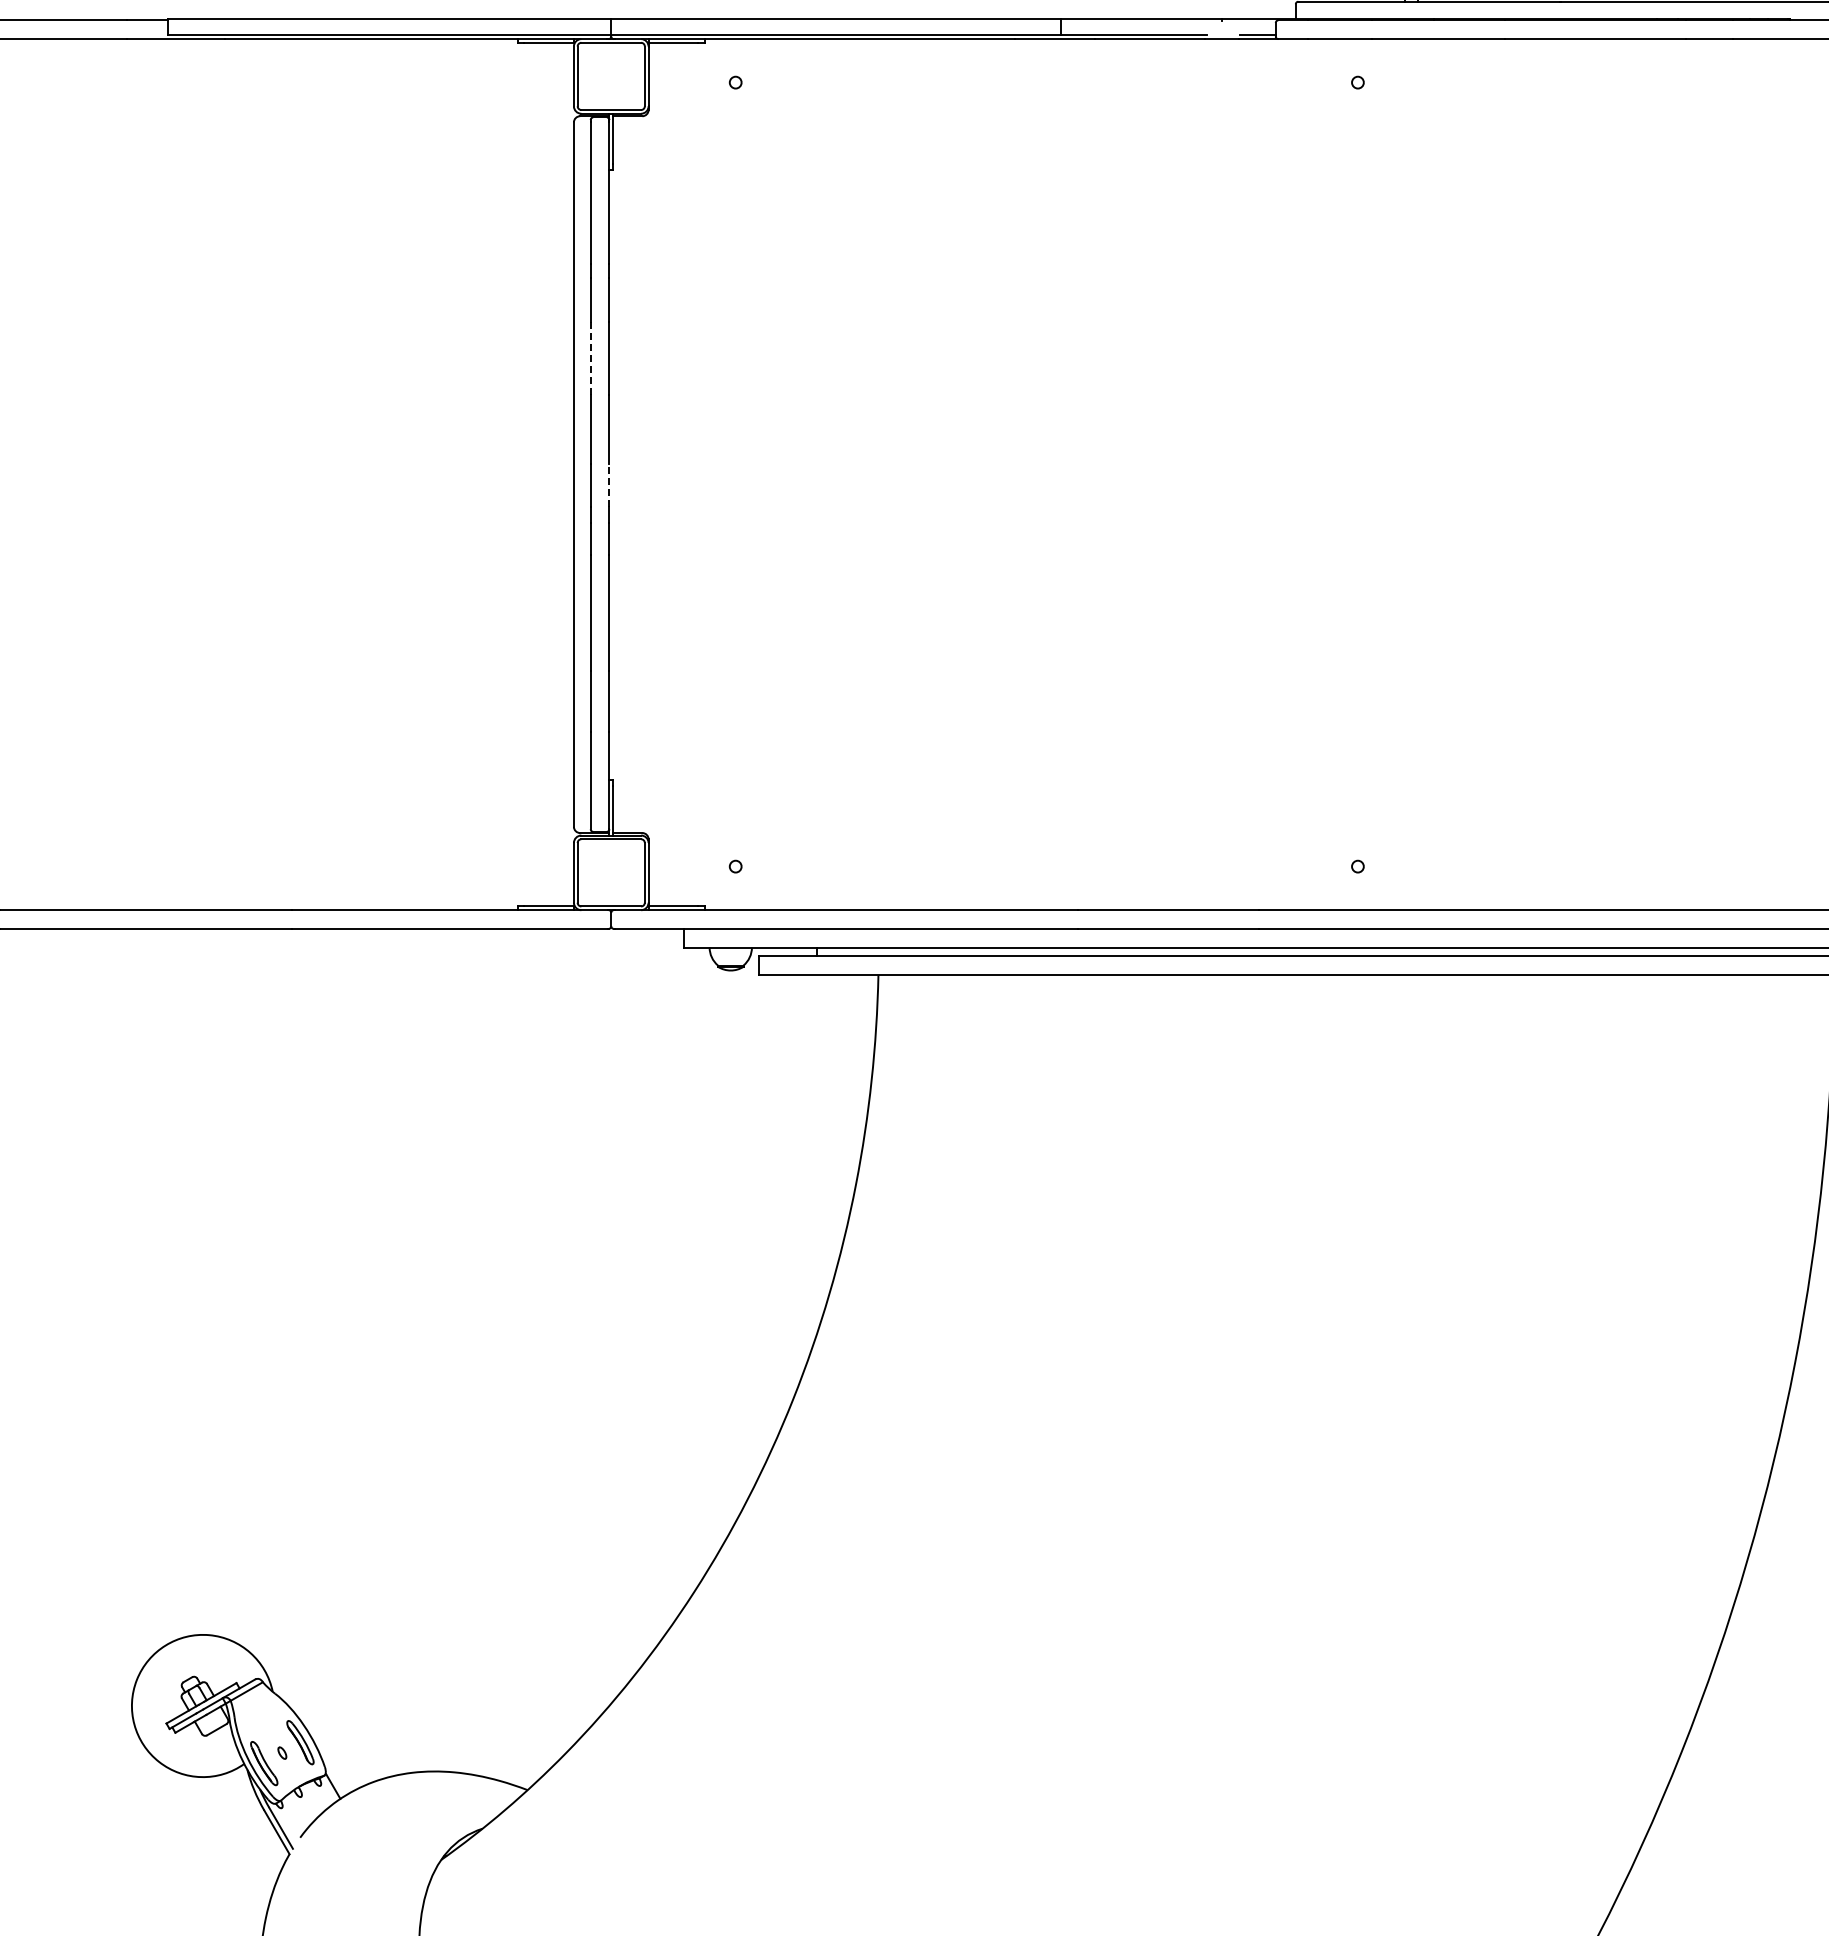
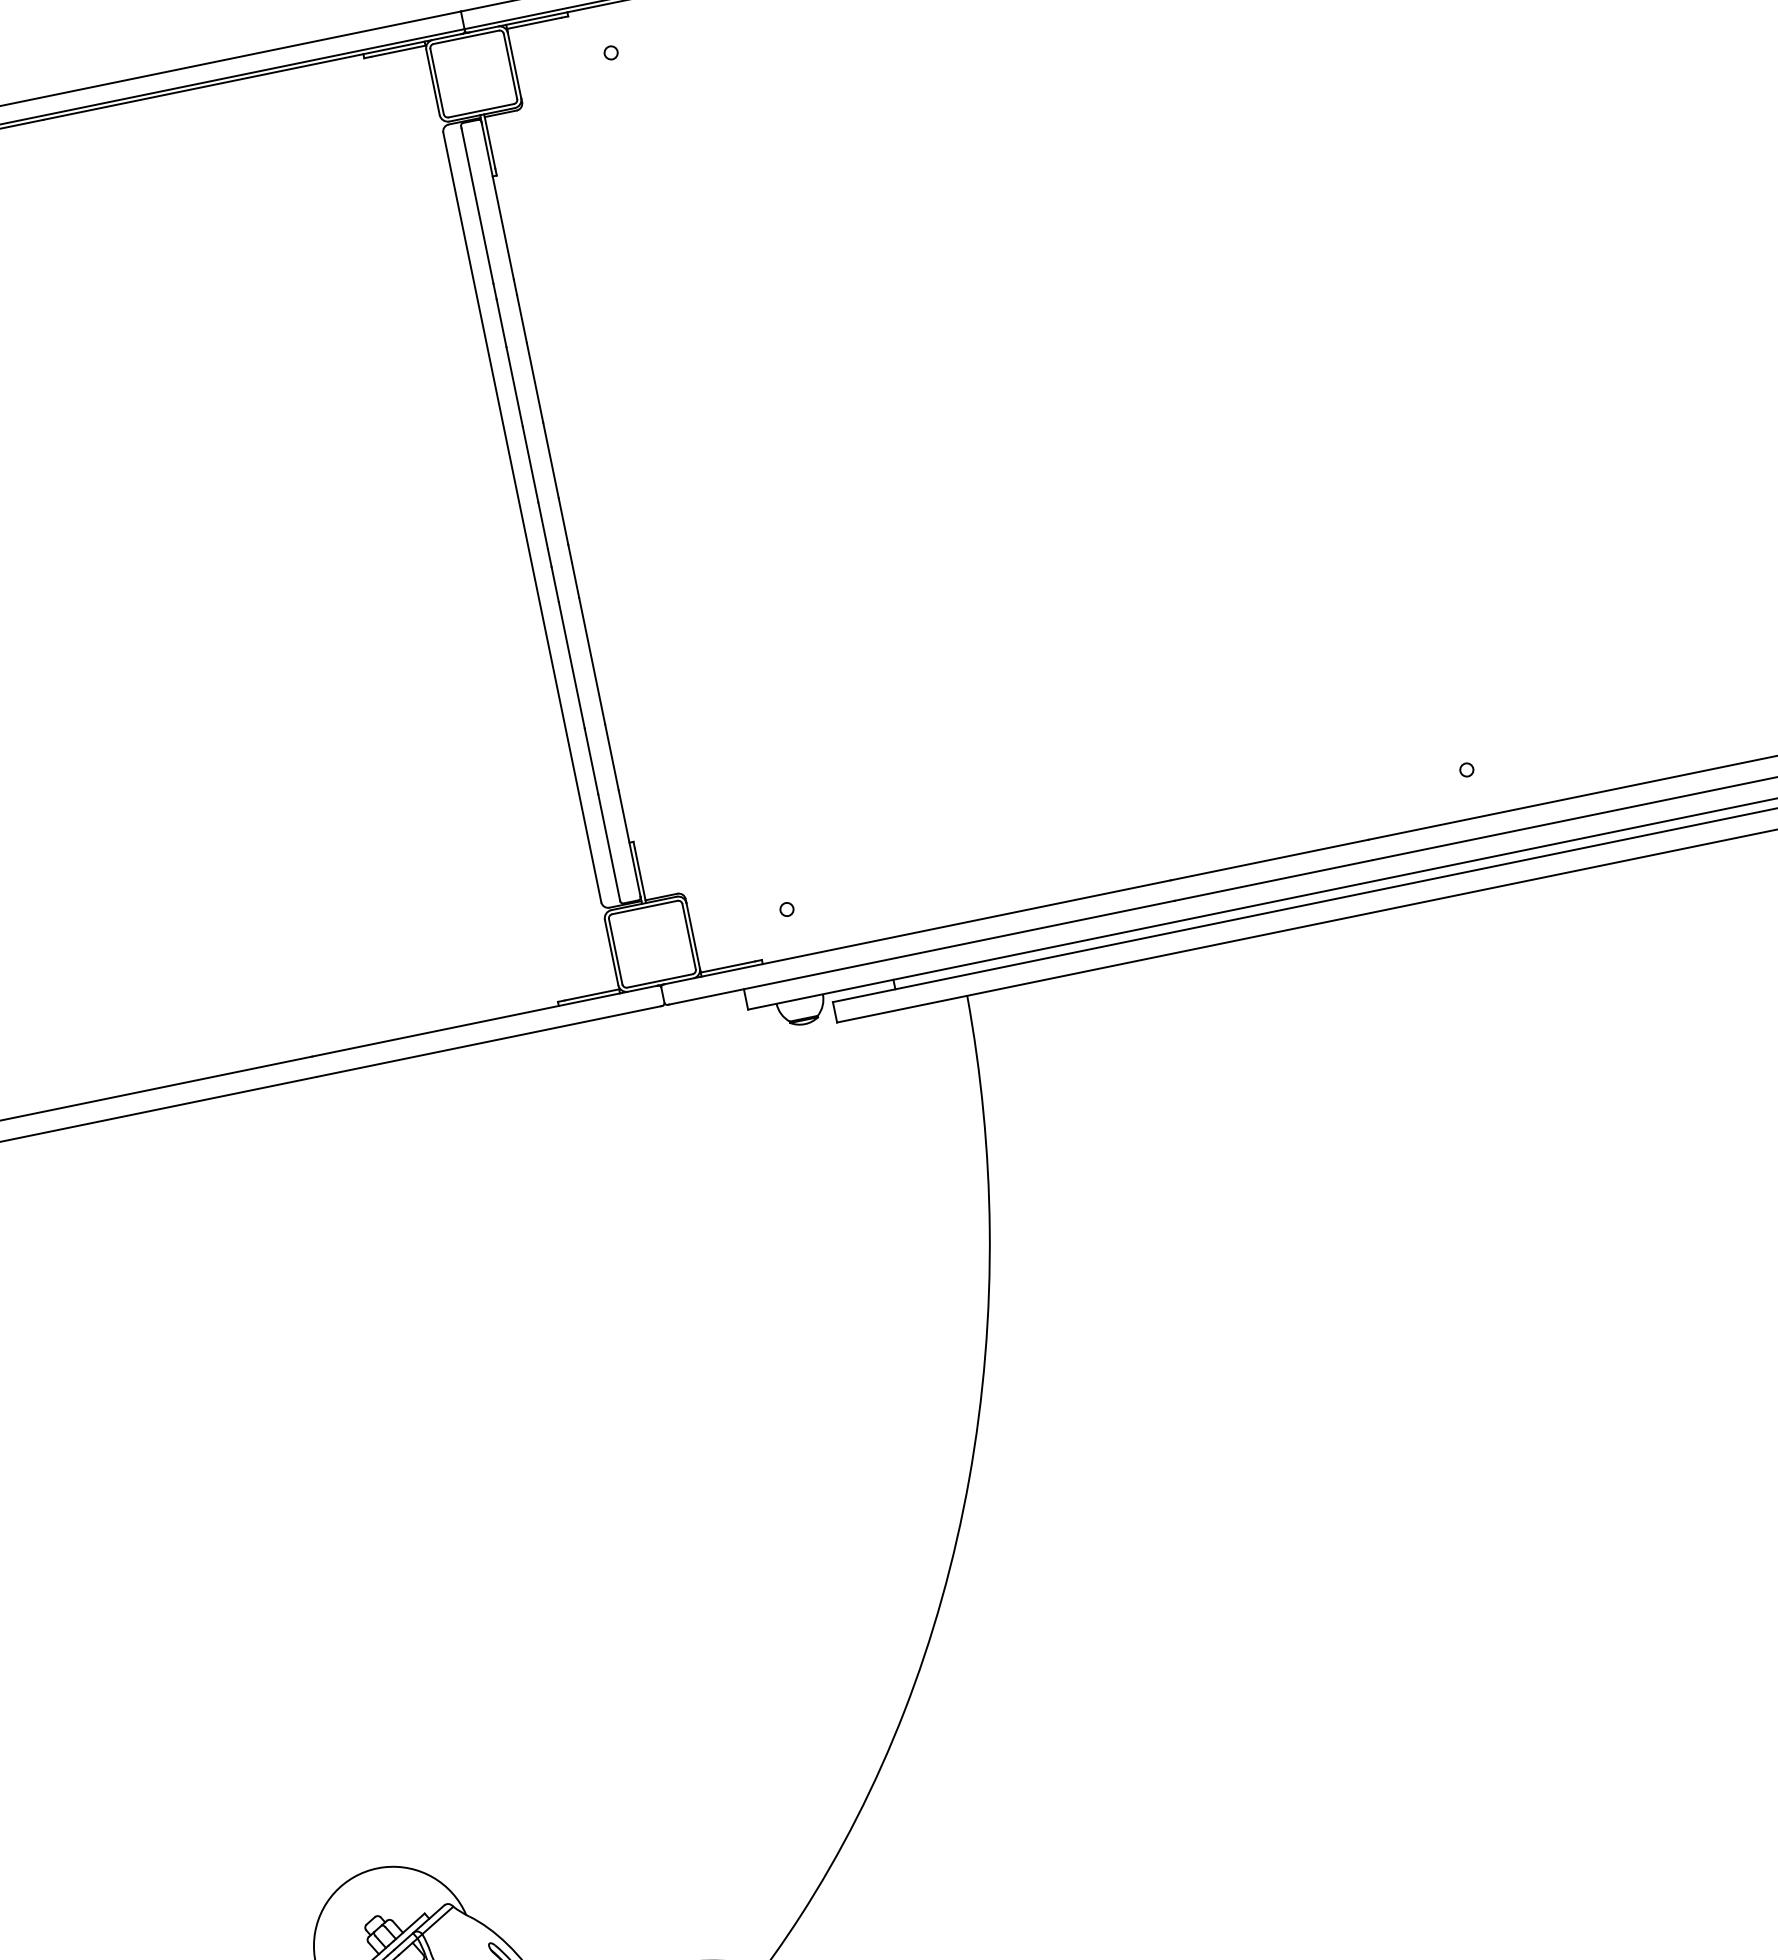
line: (590, 359) -> (514, 387), dashed -> solid
line: (609, 485) -> (563, 521), dashed -> solid

